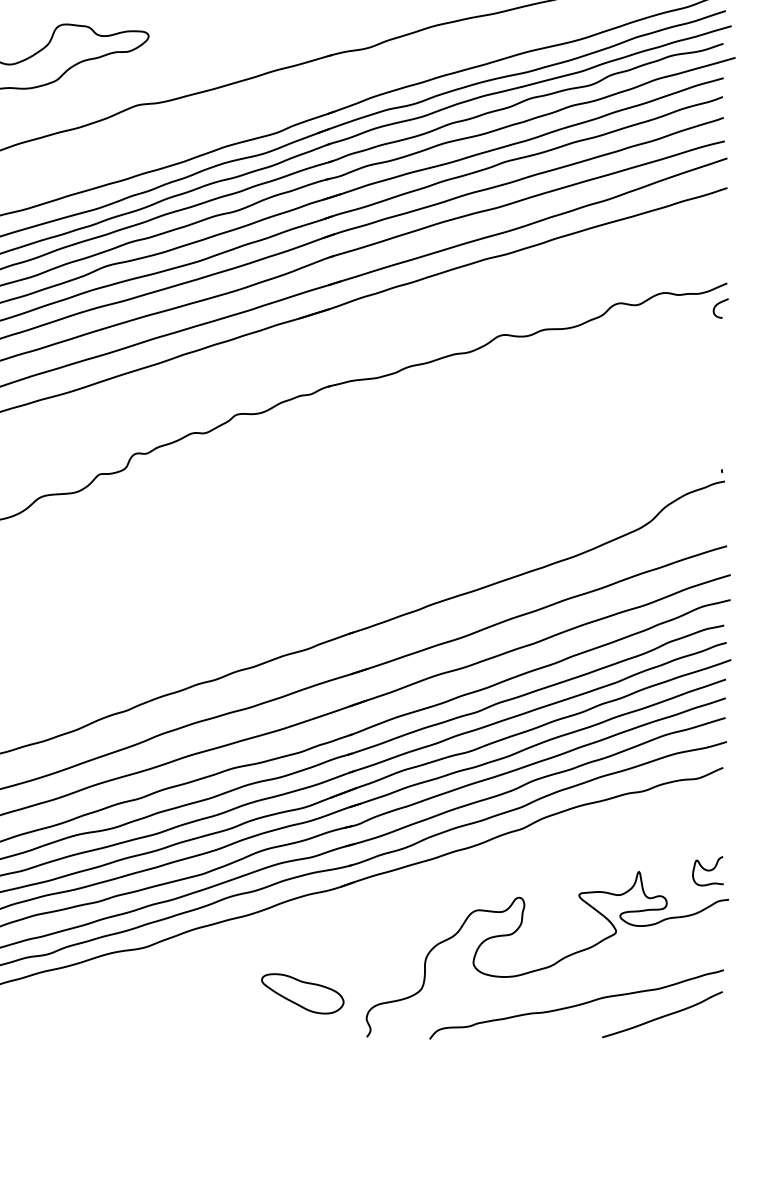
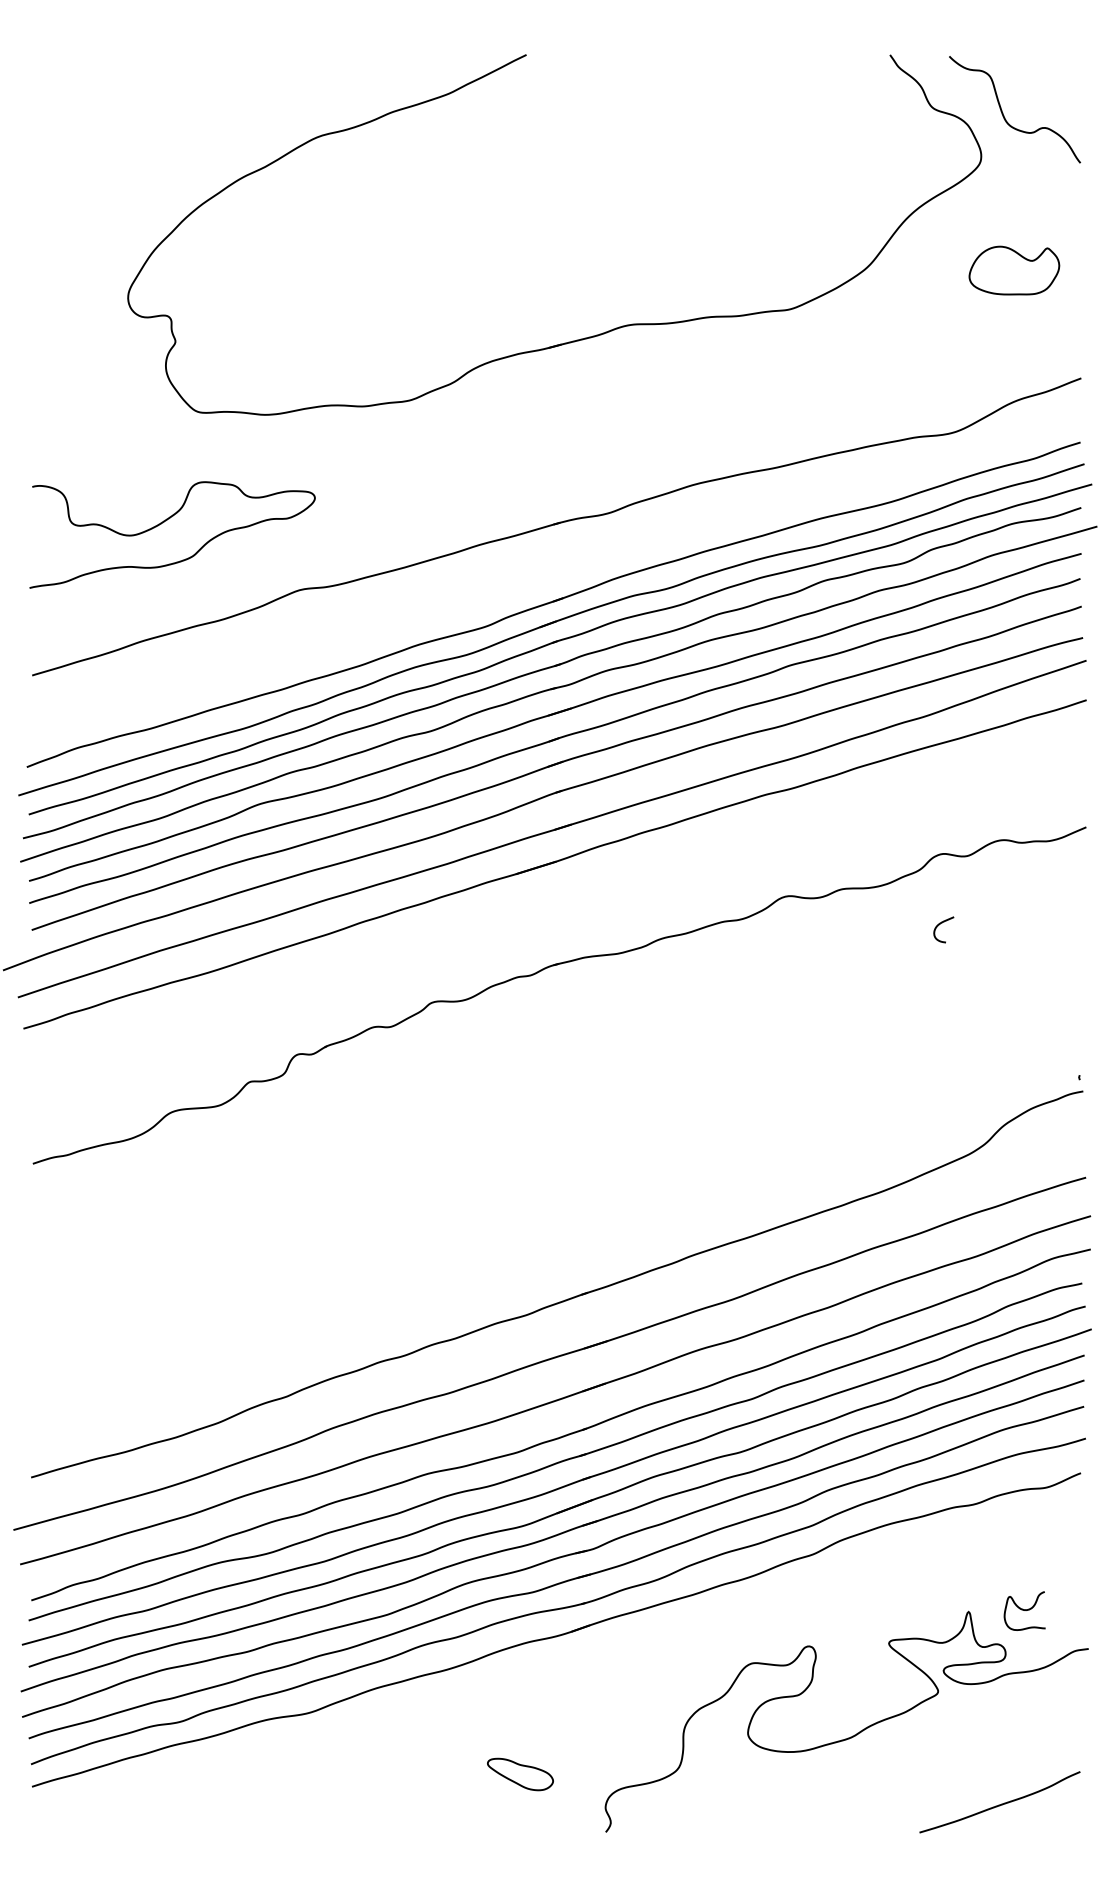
curve: (717, 305) -> (939, 925), moved
curve: (707, 870) -> (1024, 1610), moved
part: (302, 993) -> (520, 1774), size x0.6
curve: (576, 1005) -> (885, 1789), removed

